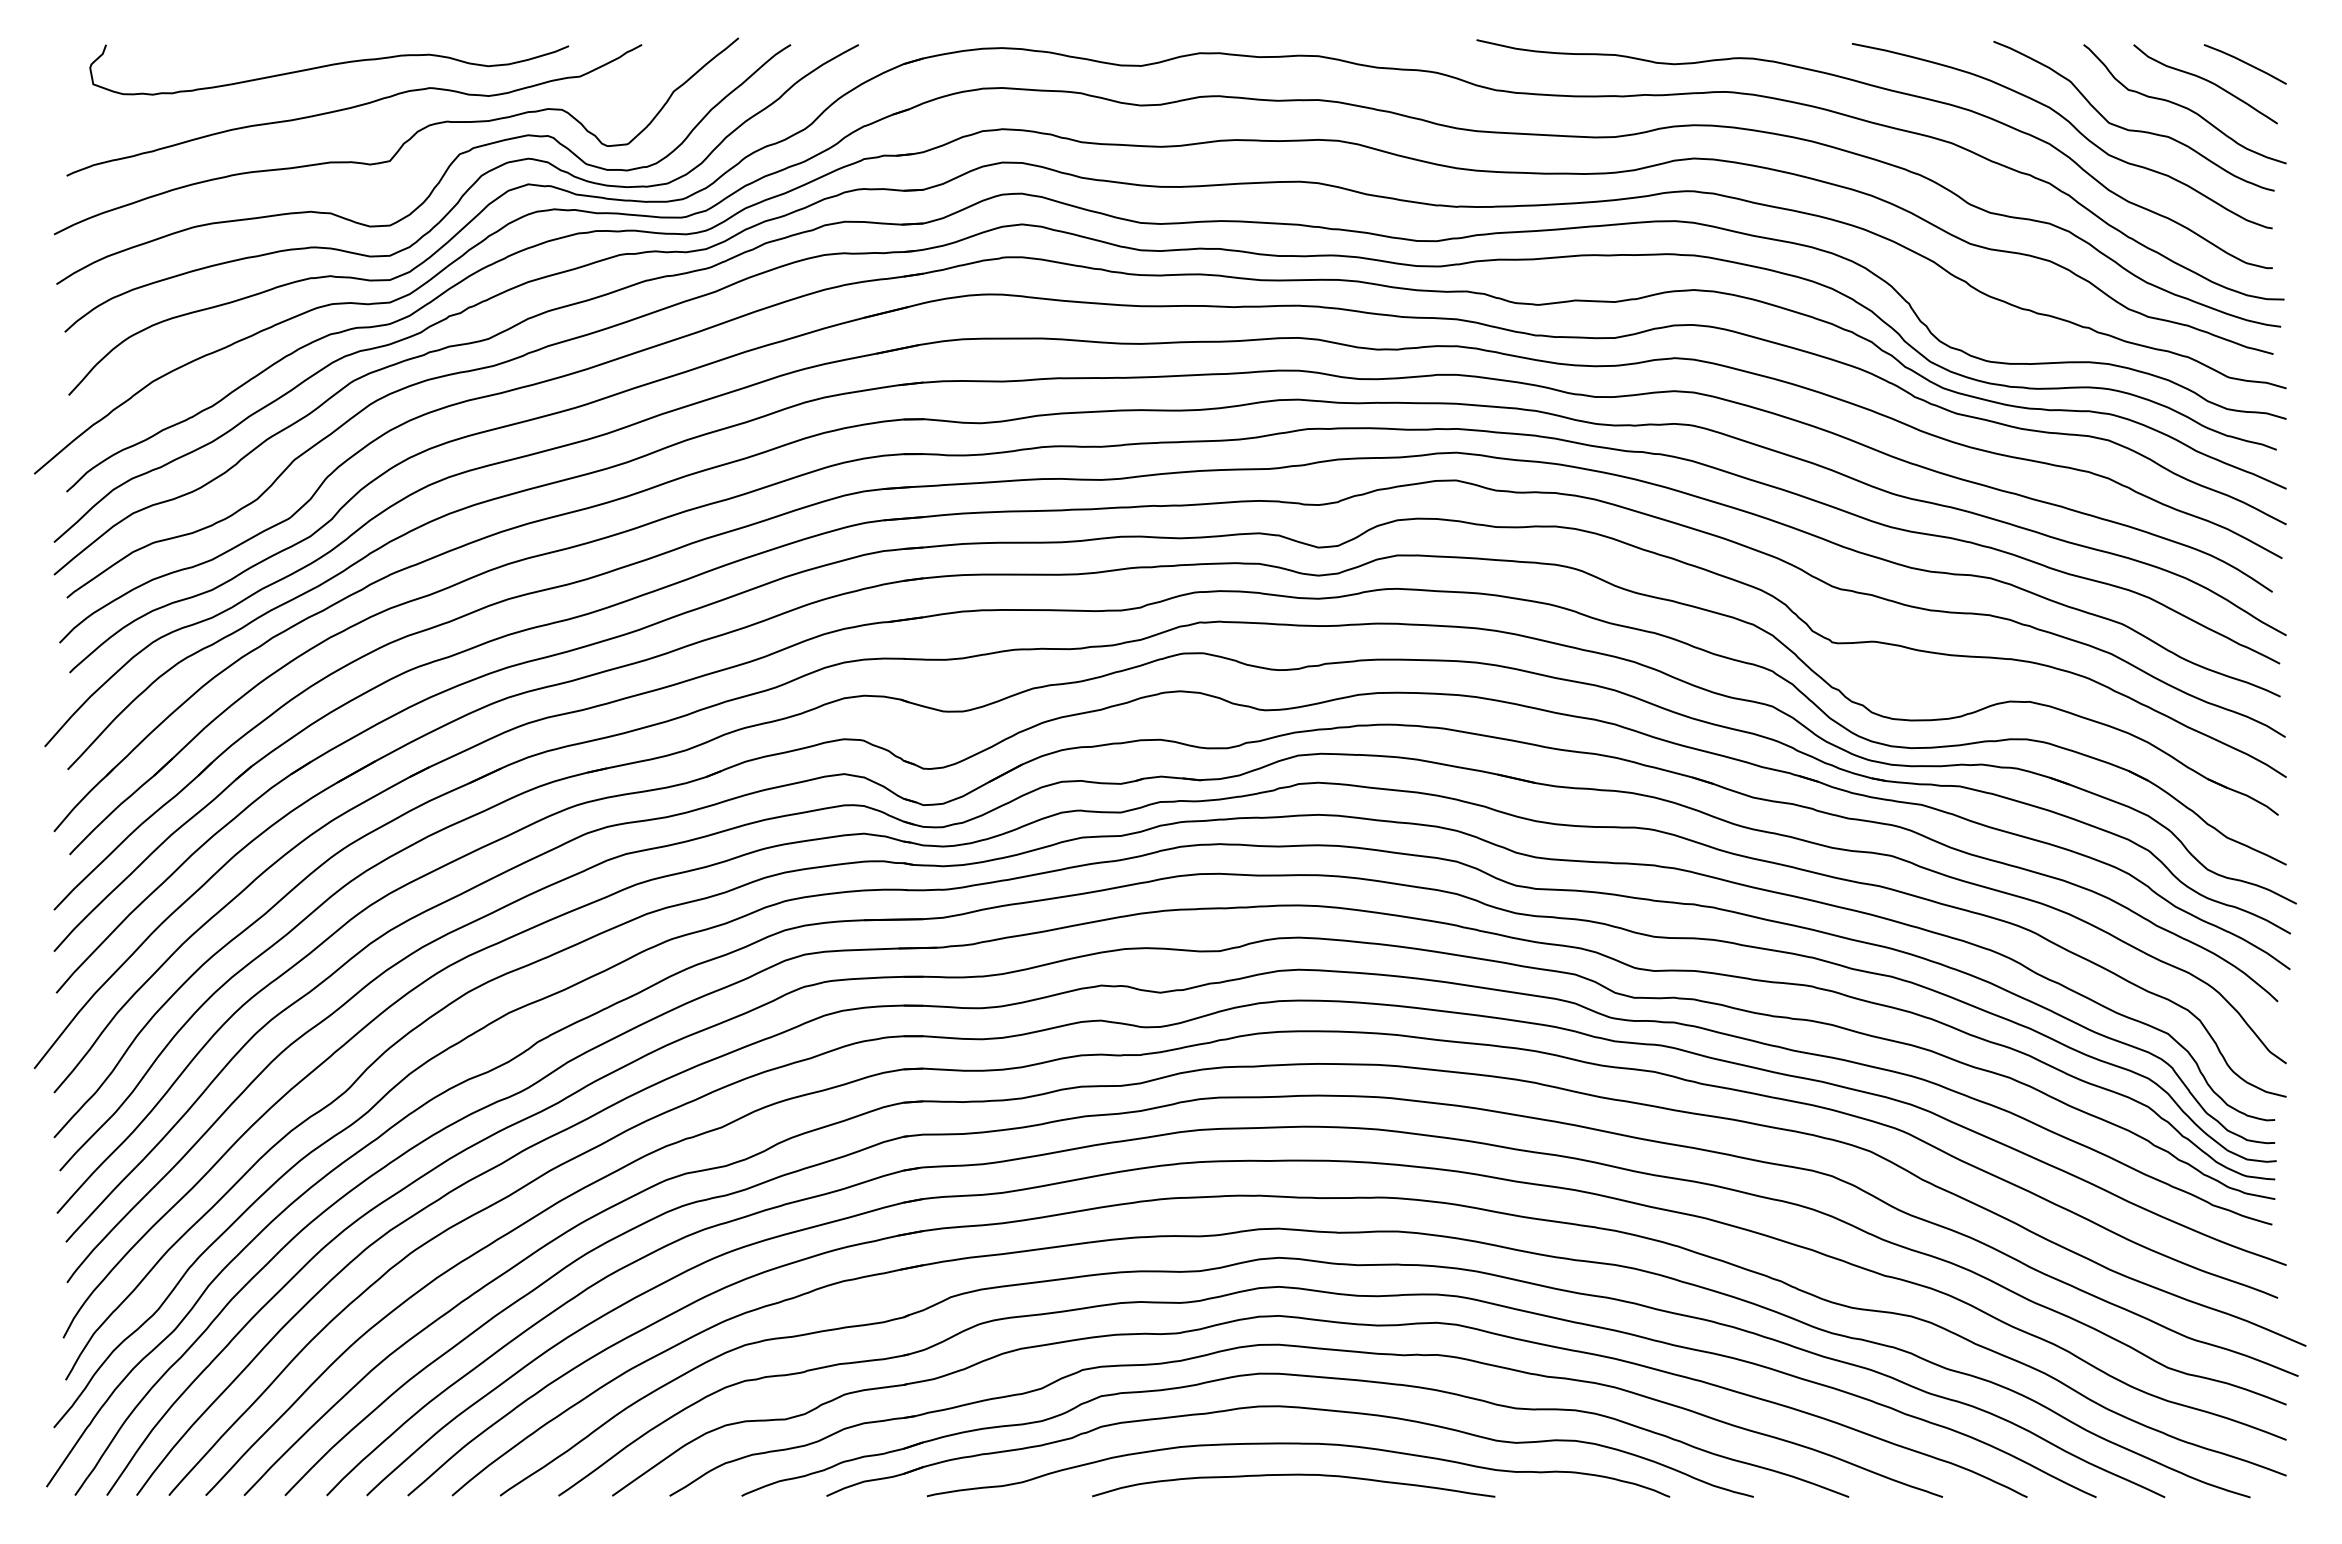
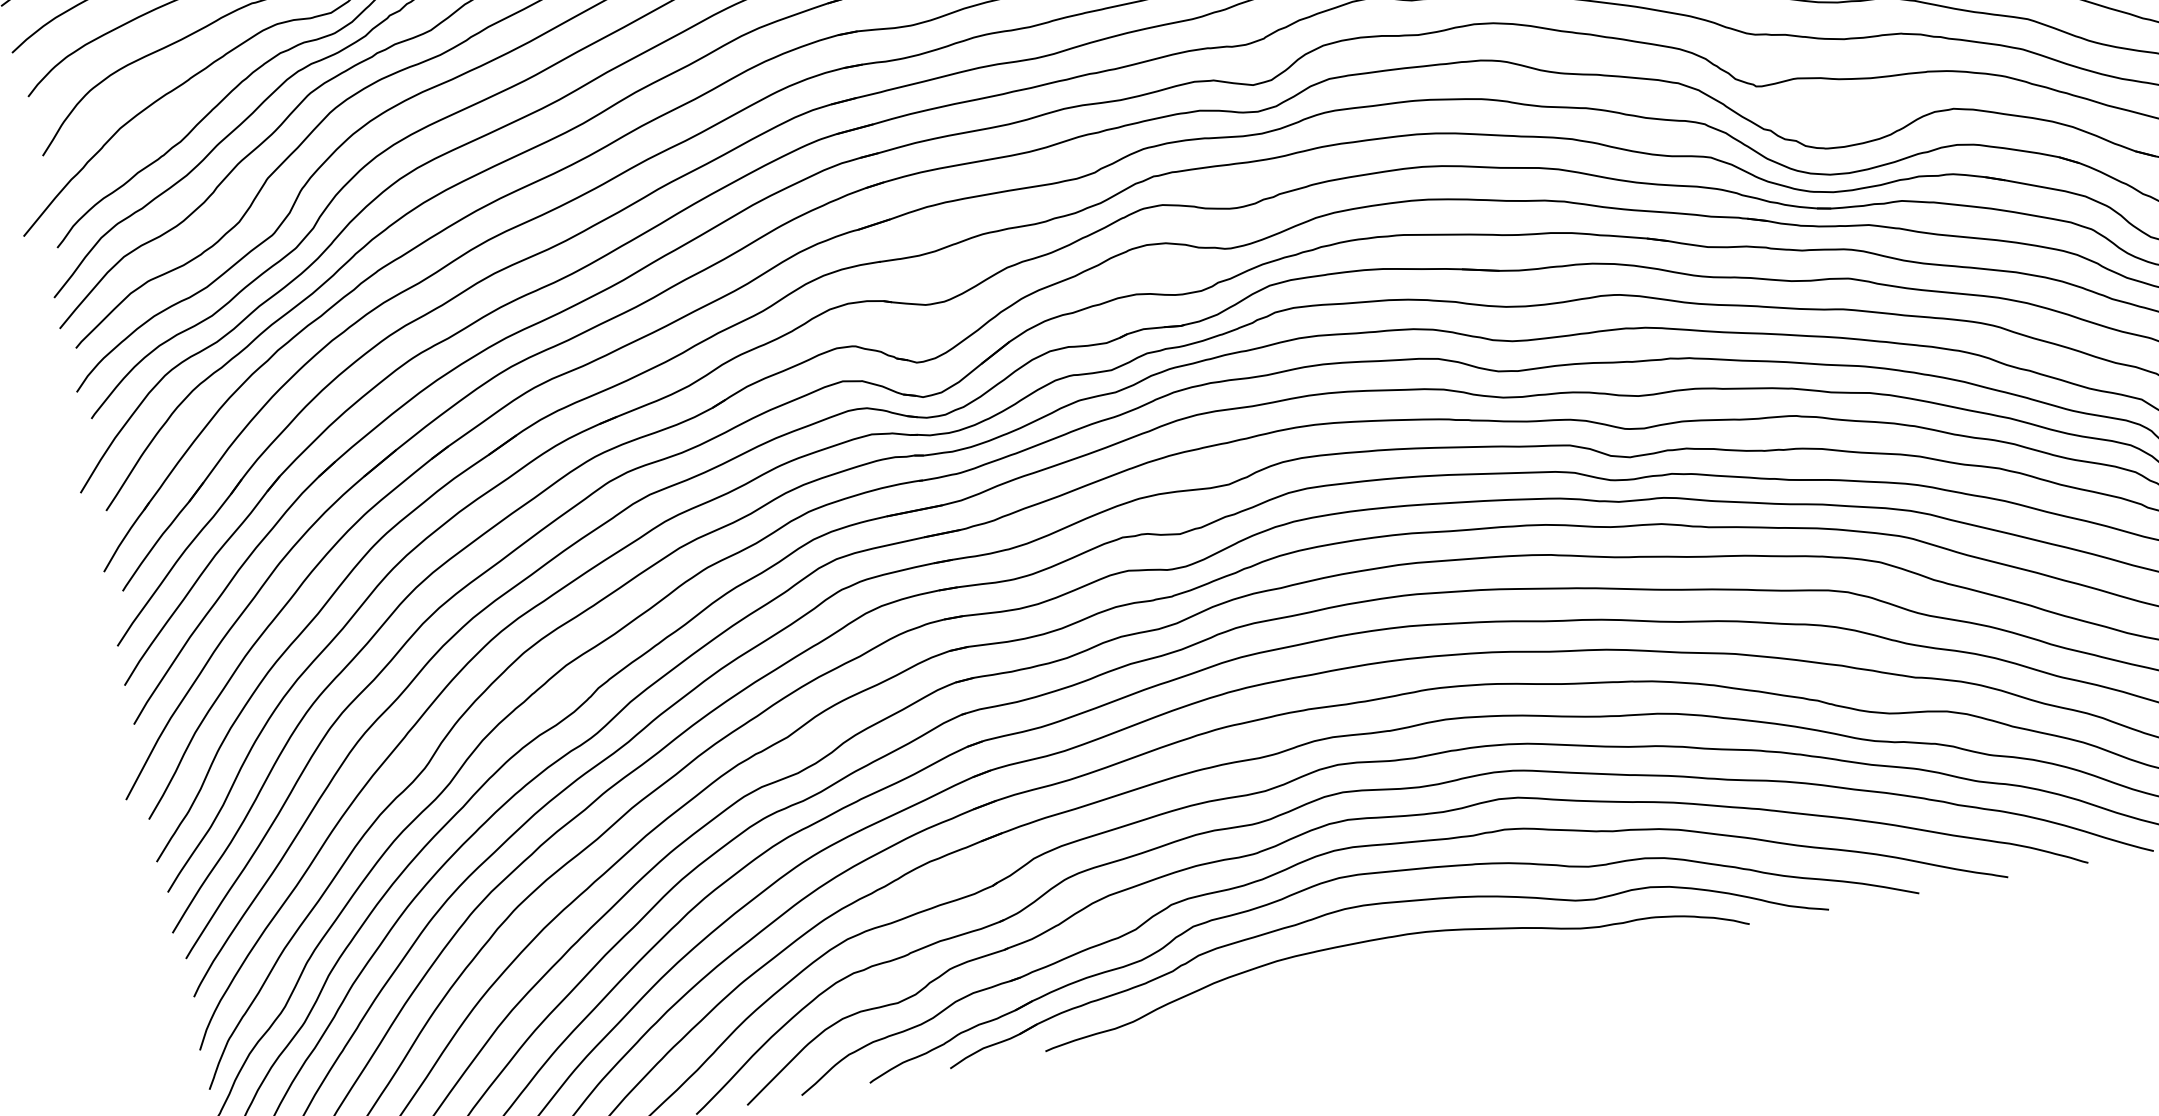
curve: (1293, 1475) -> (1389, 968), removed

